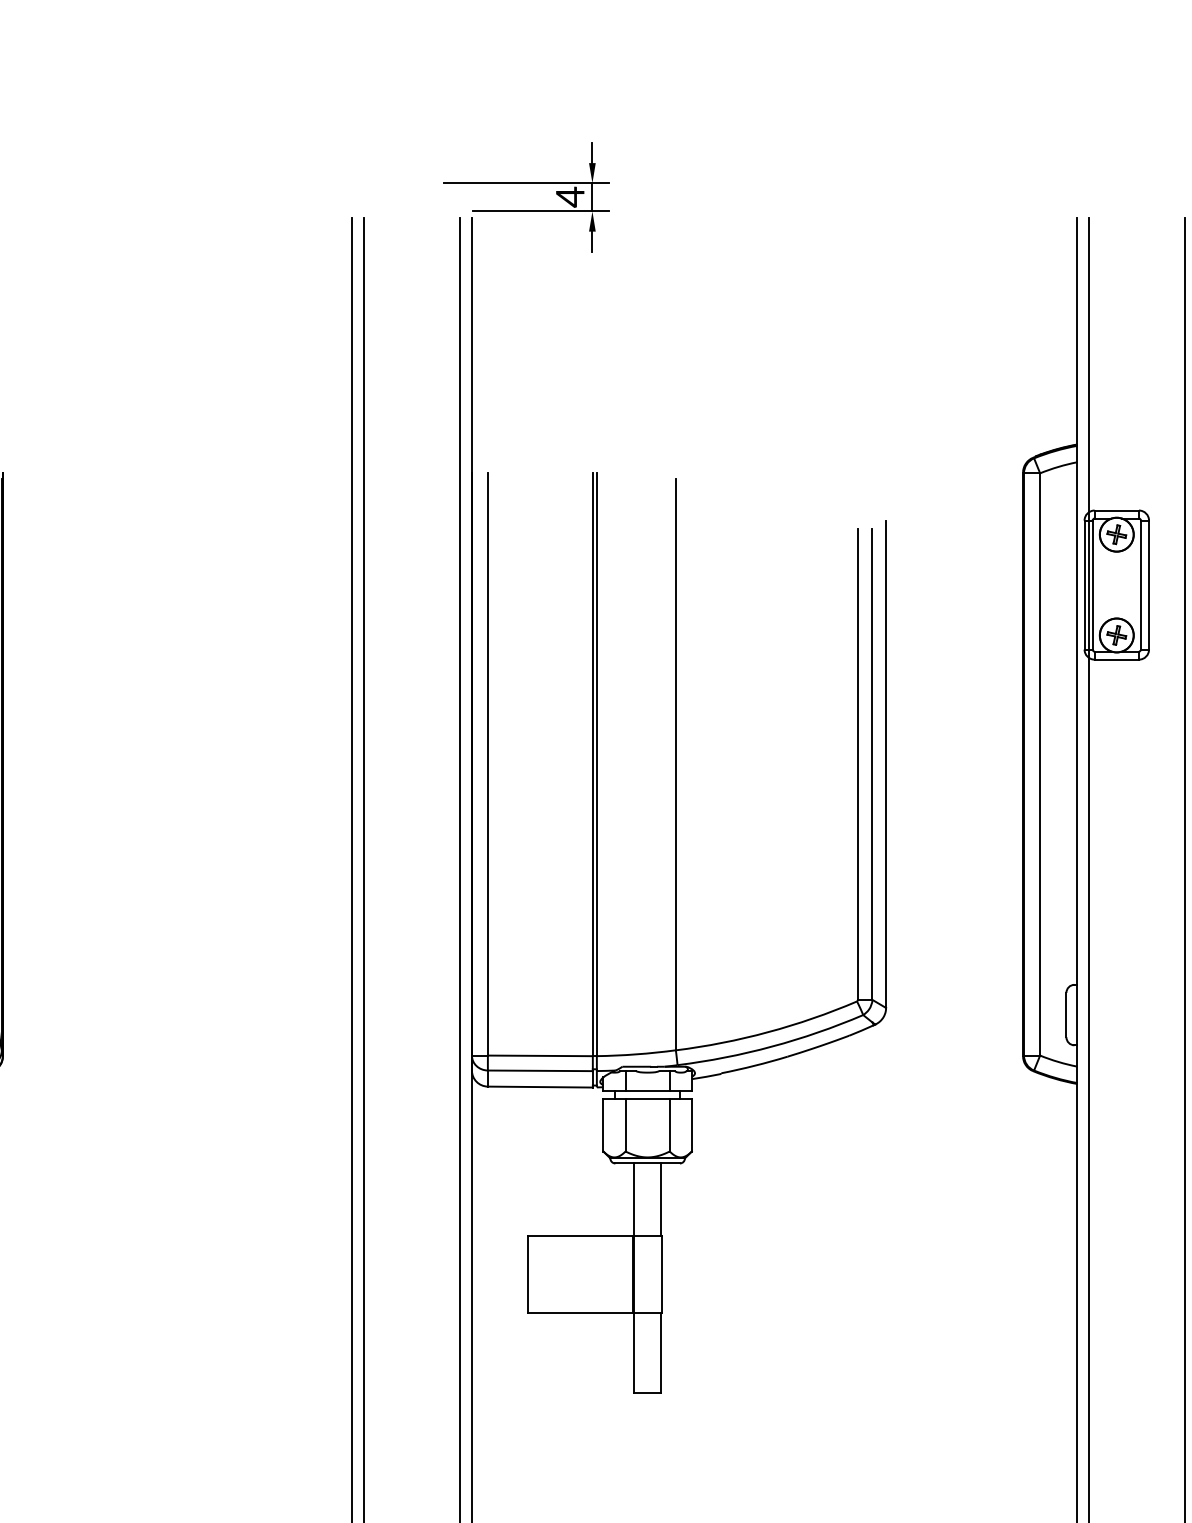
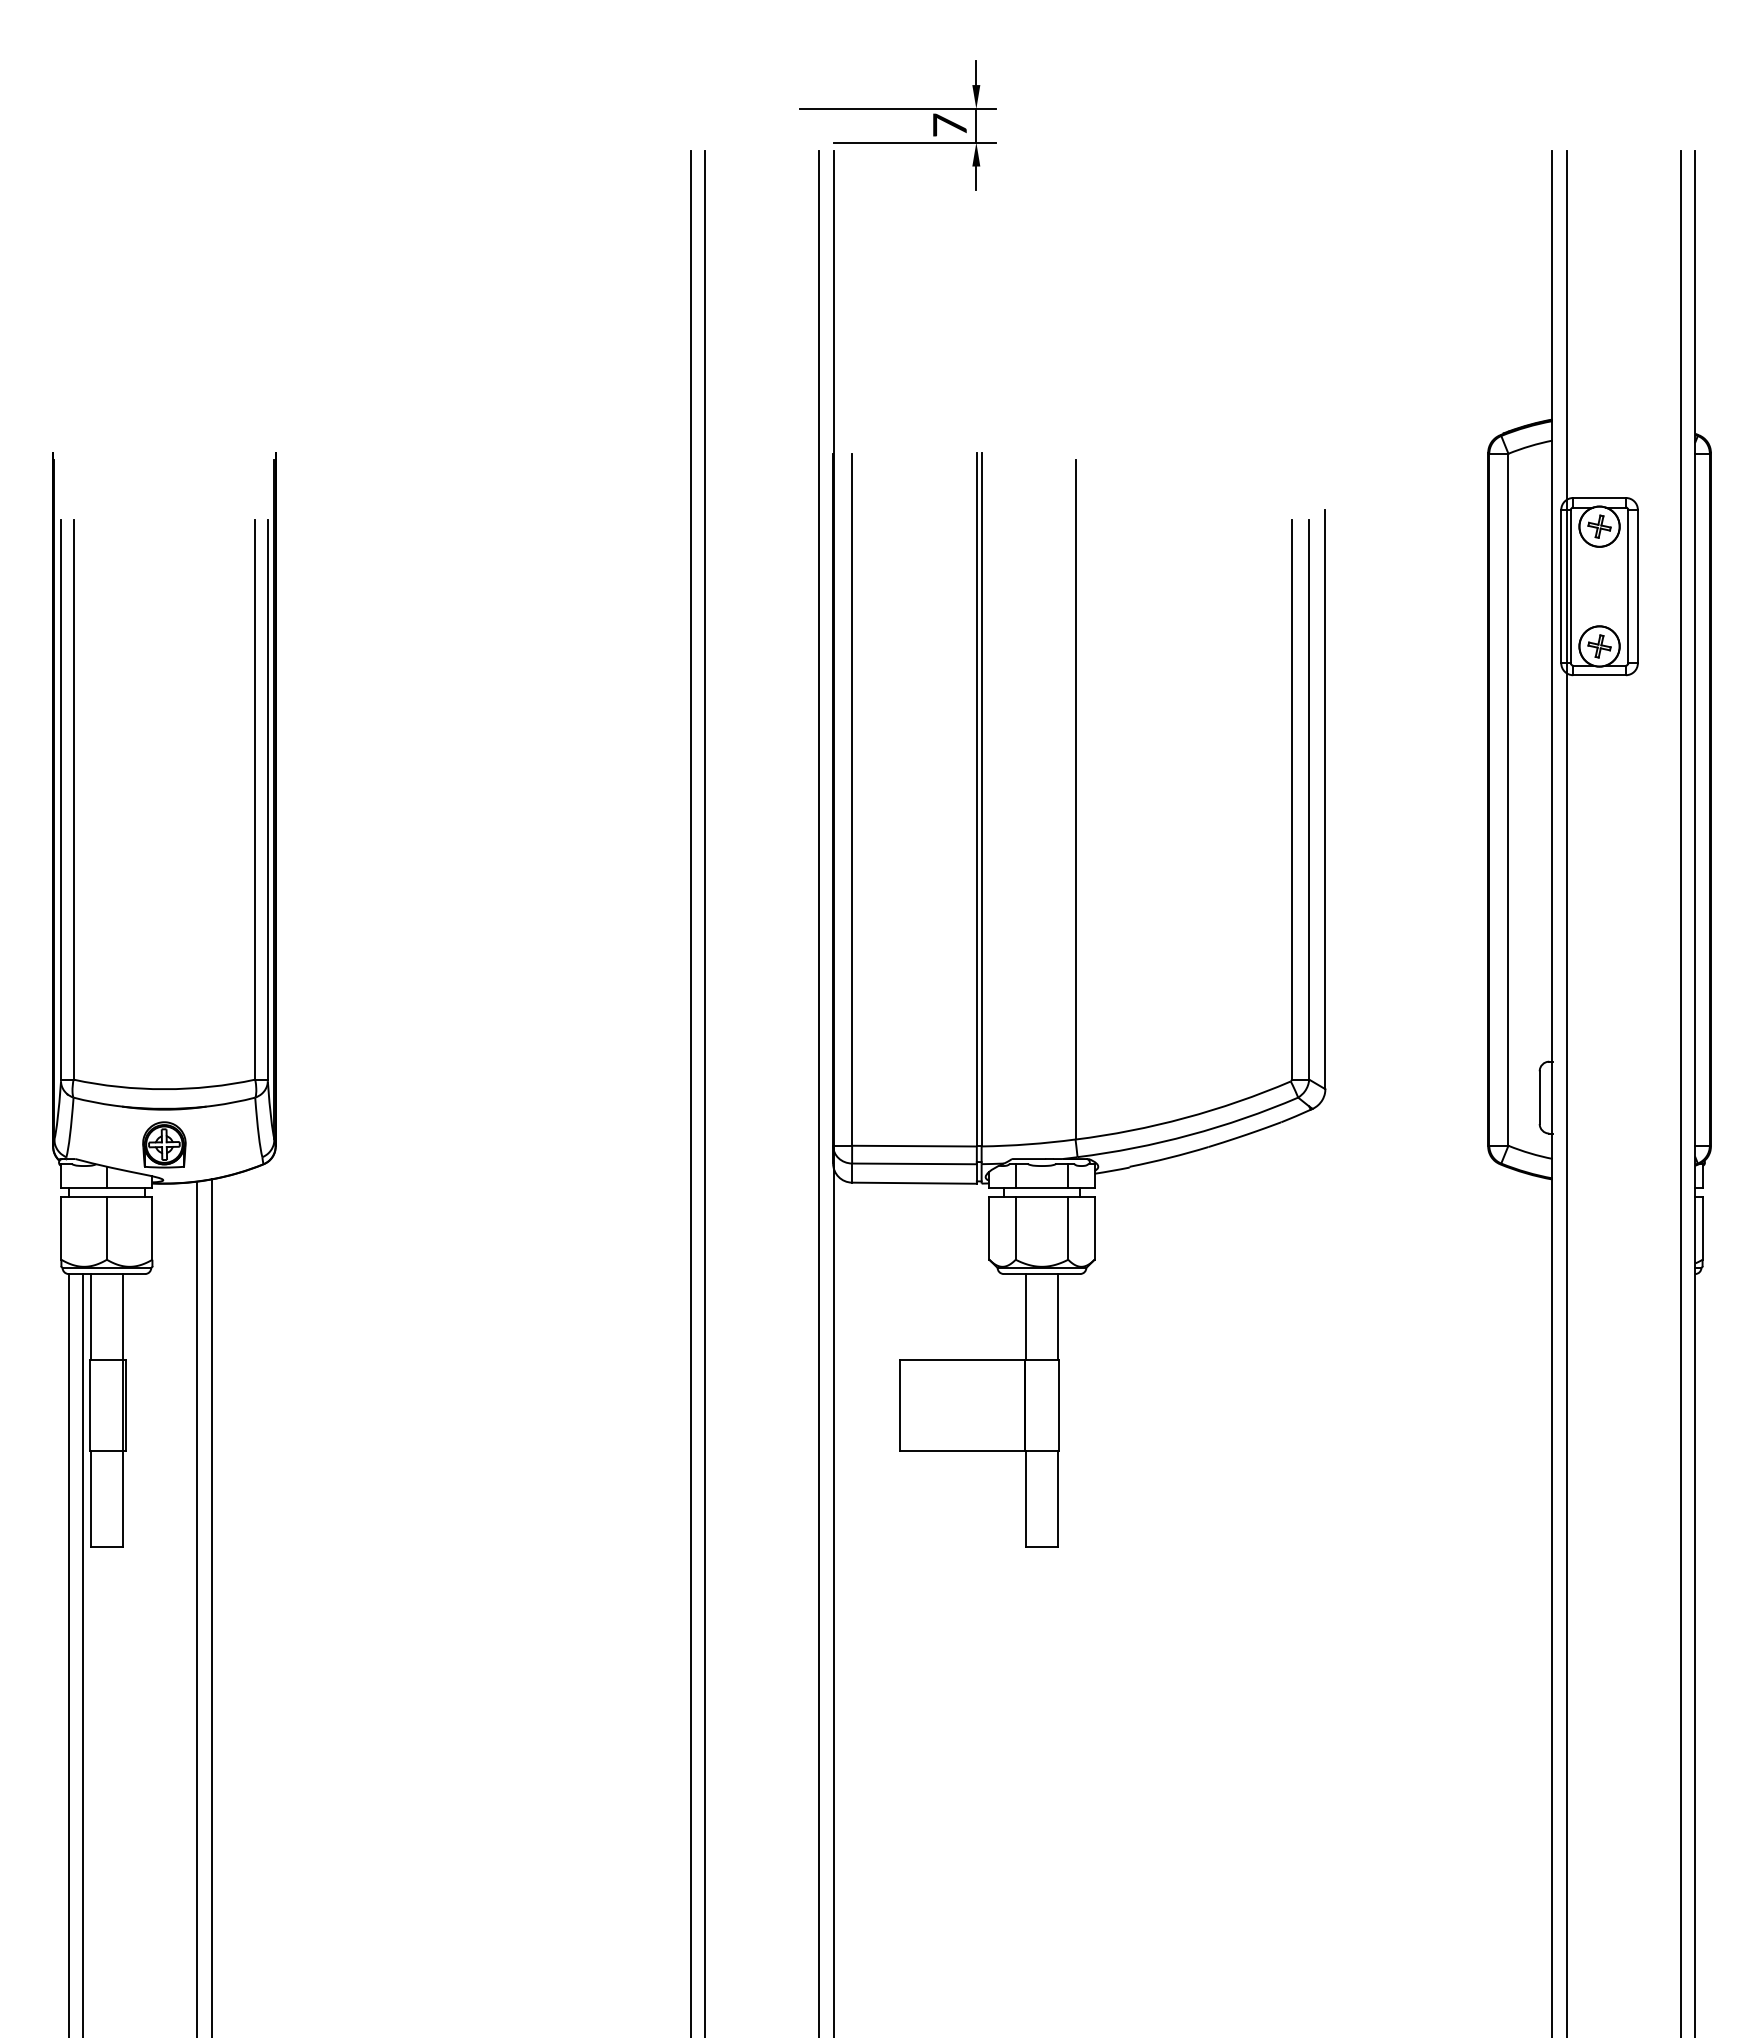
text: (569, 197) -> (949, 125), 4 -> 7

